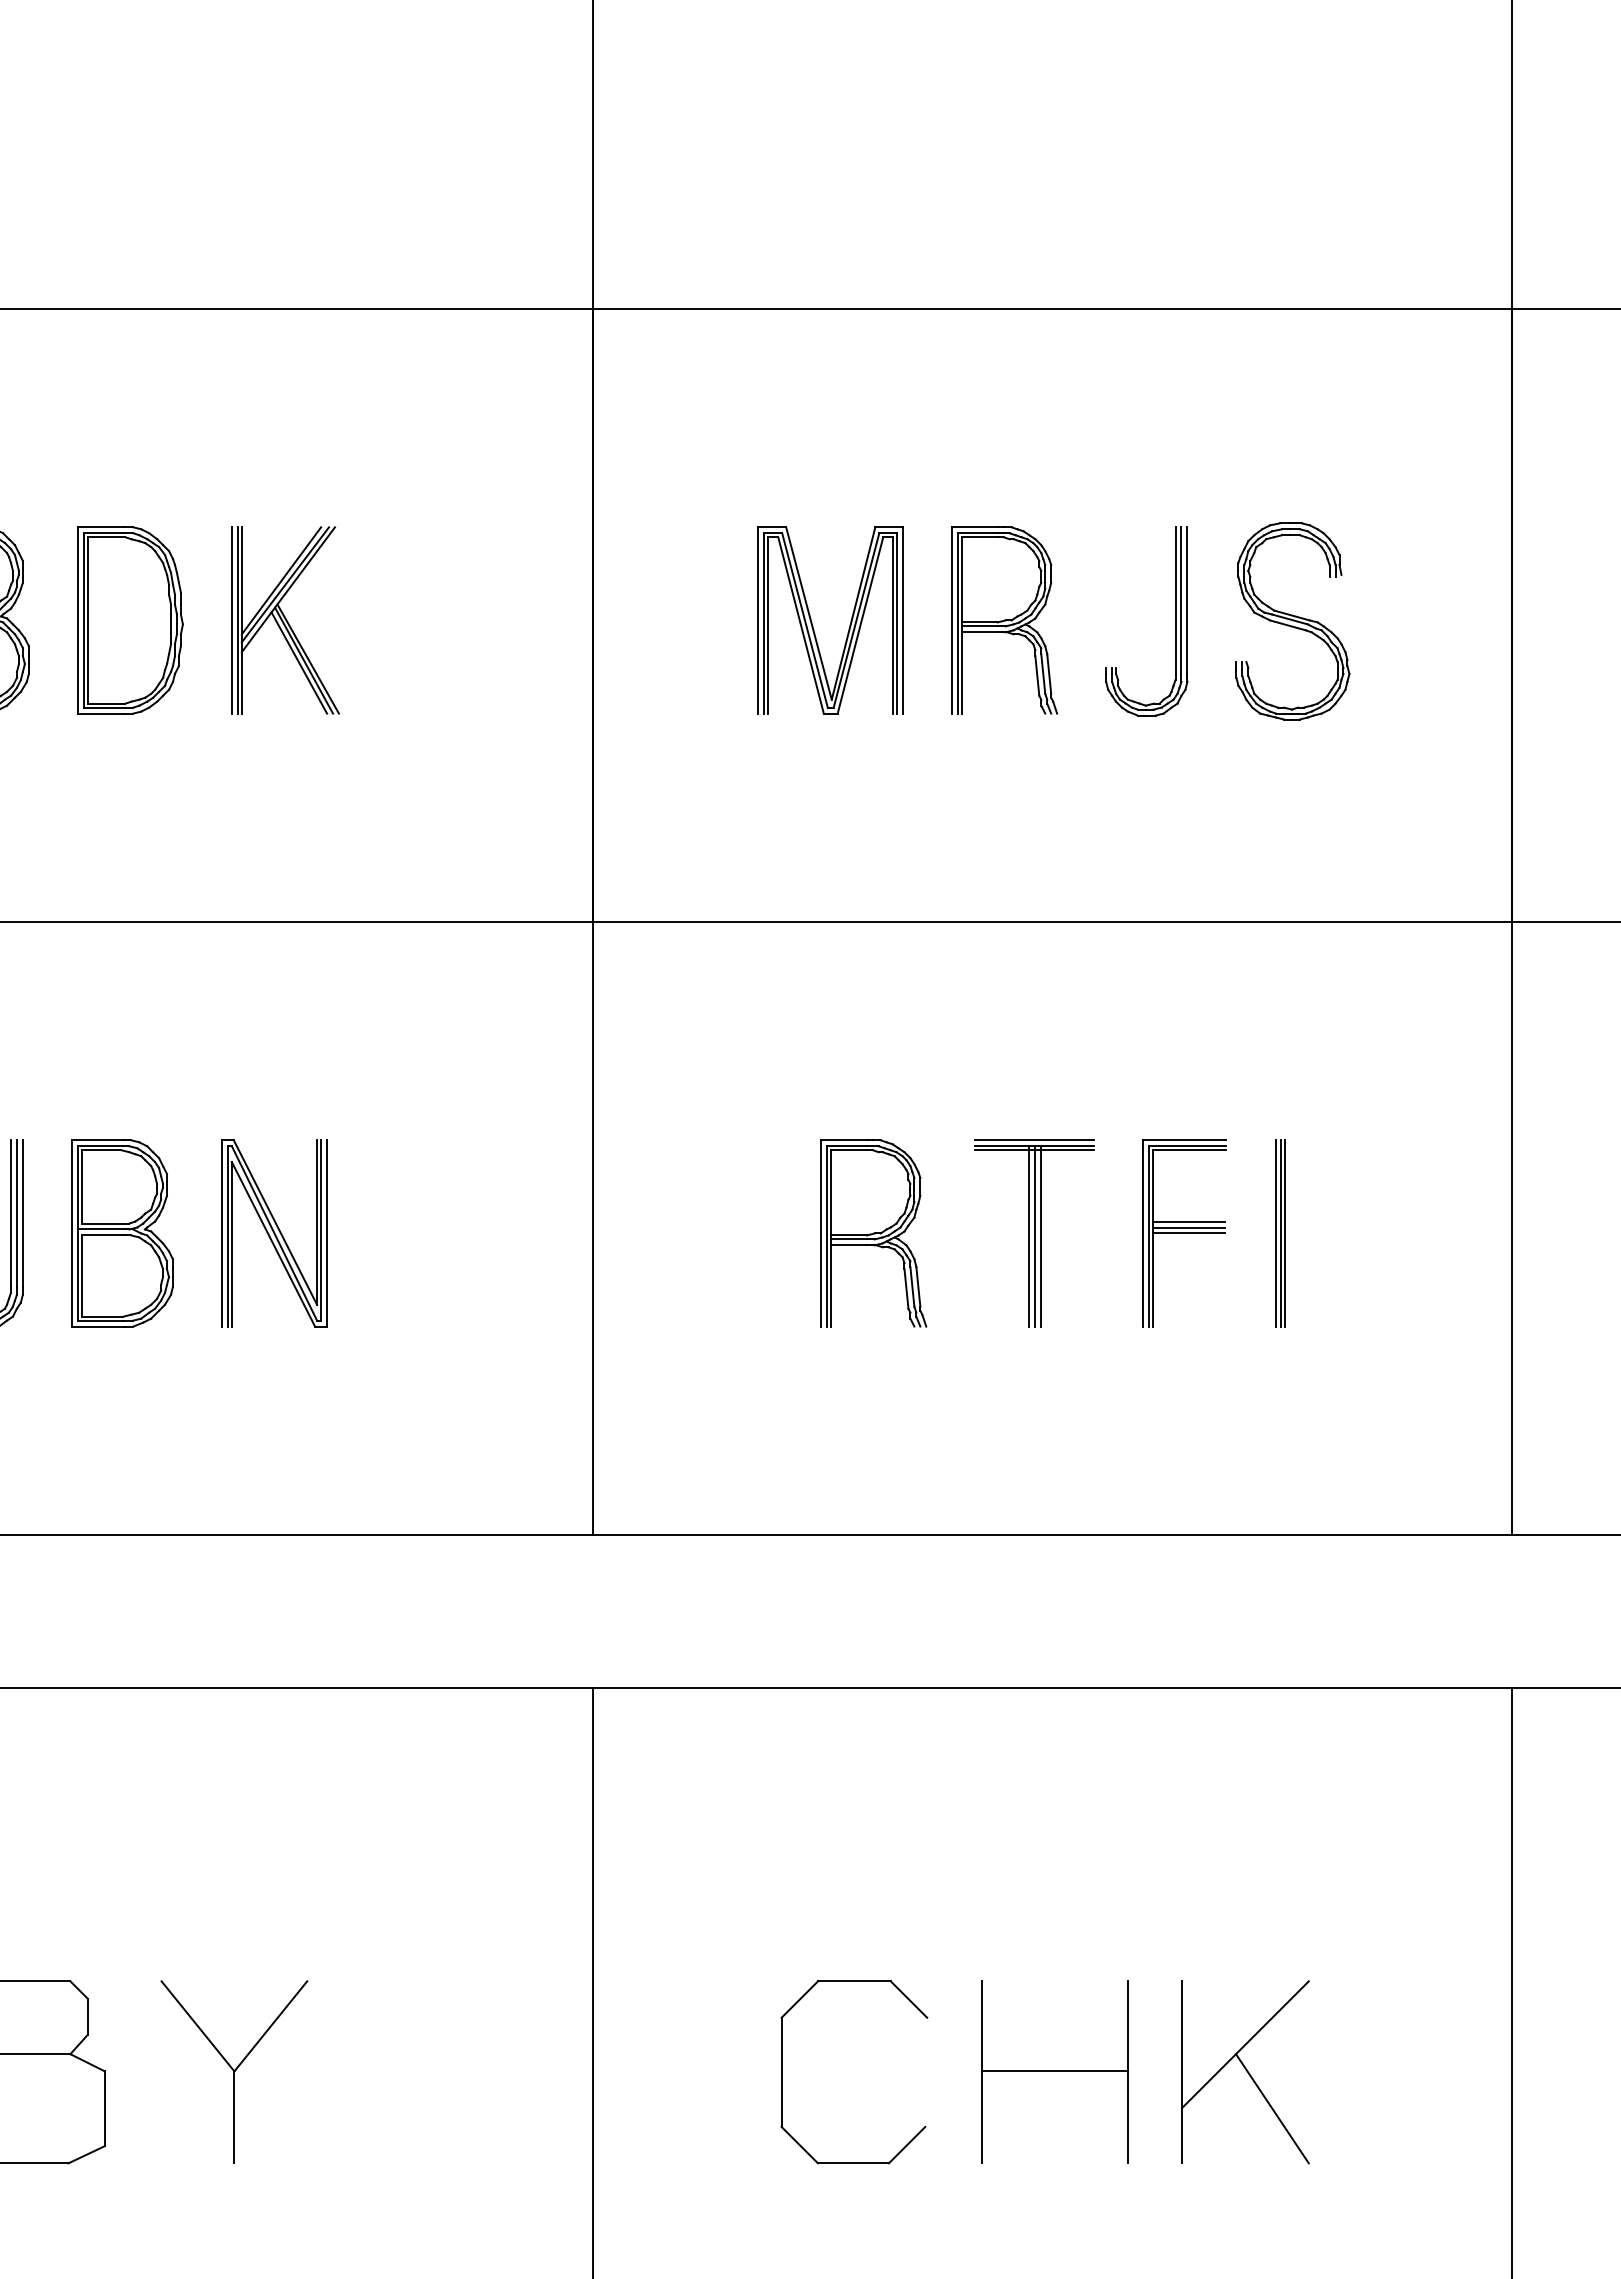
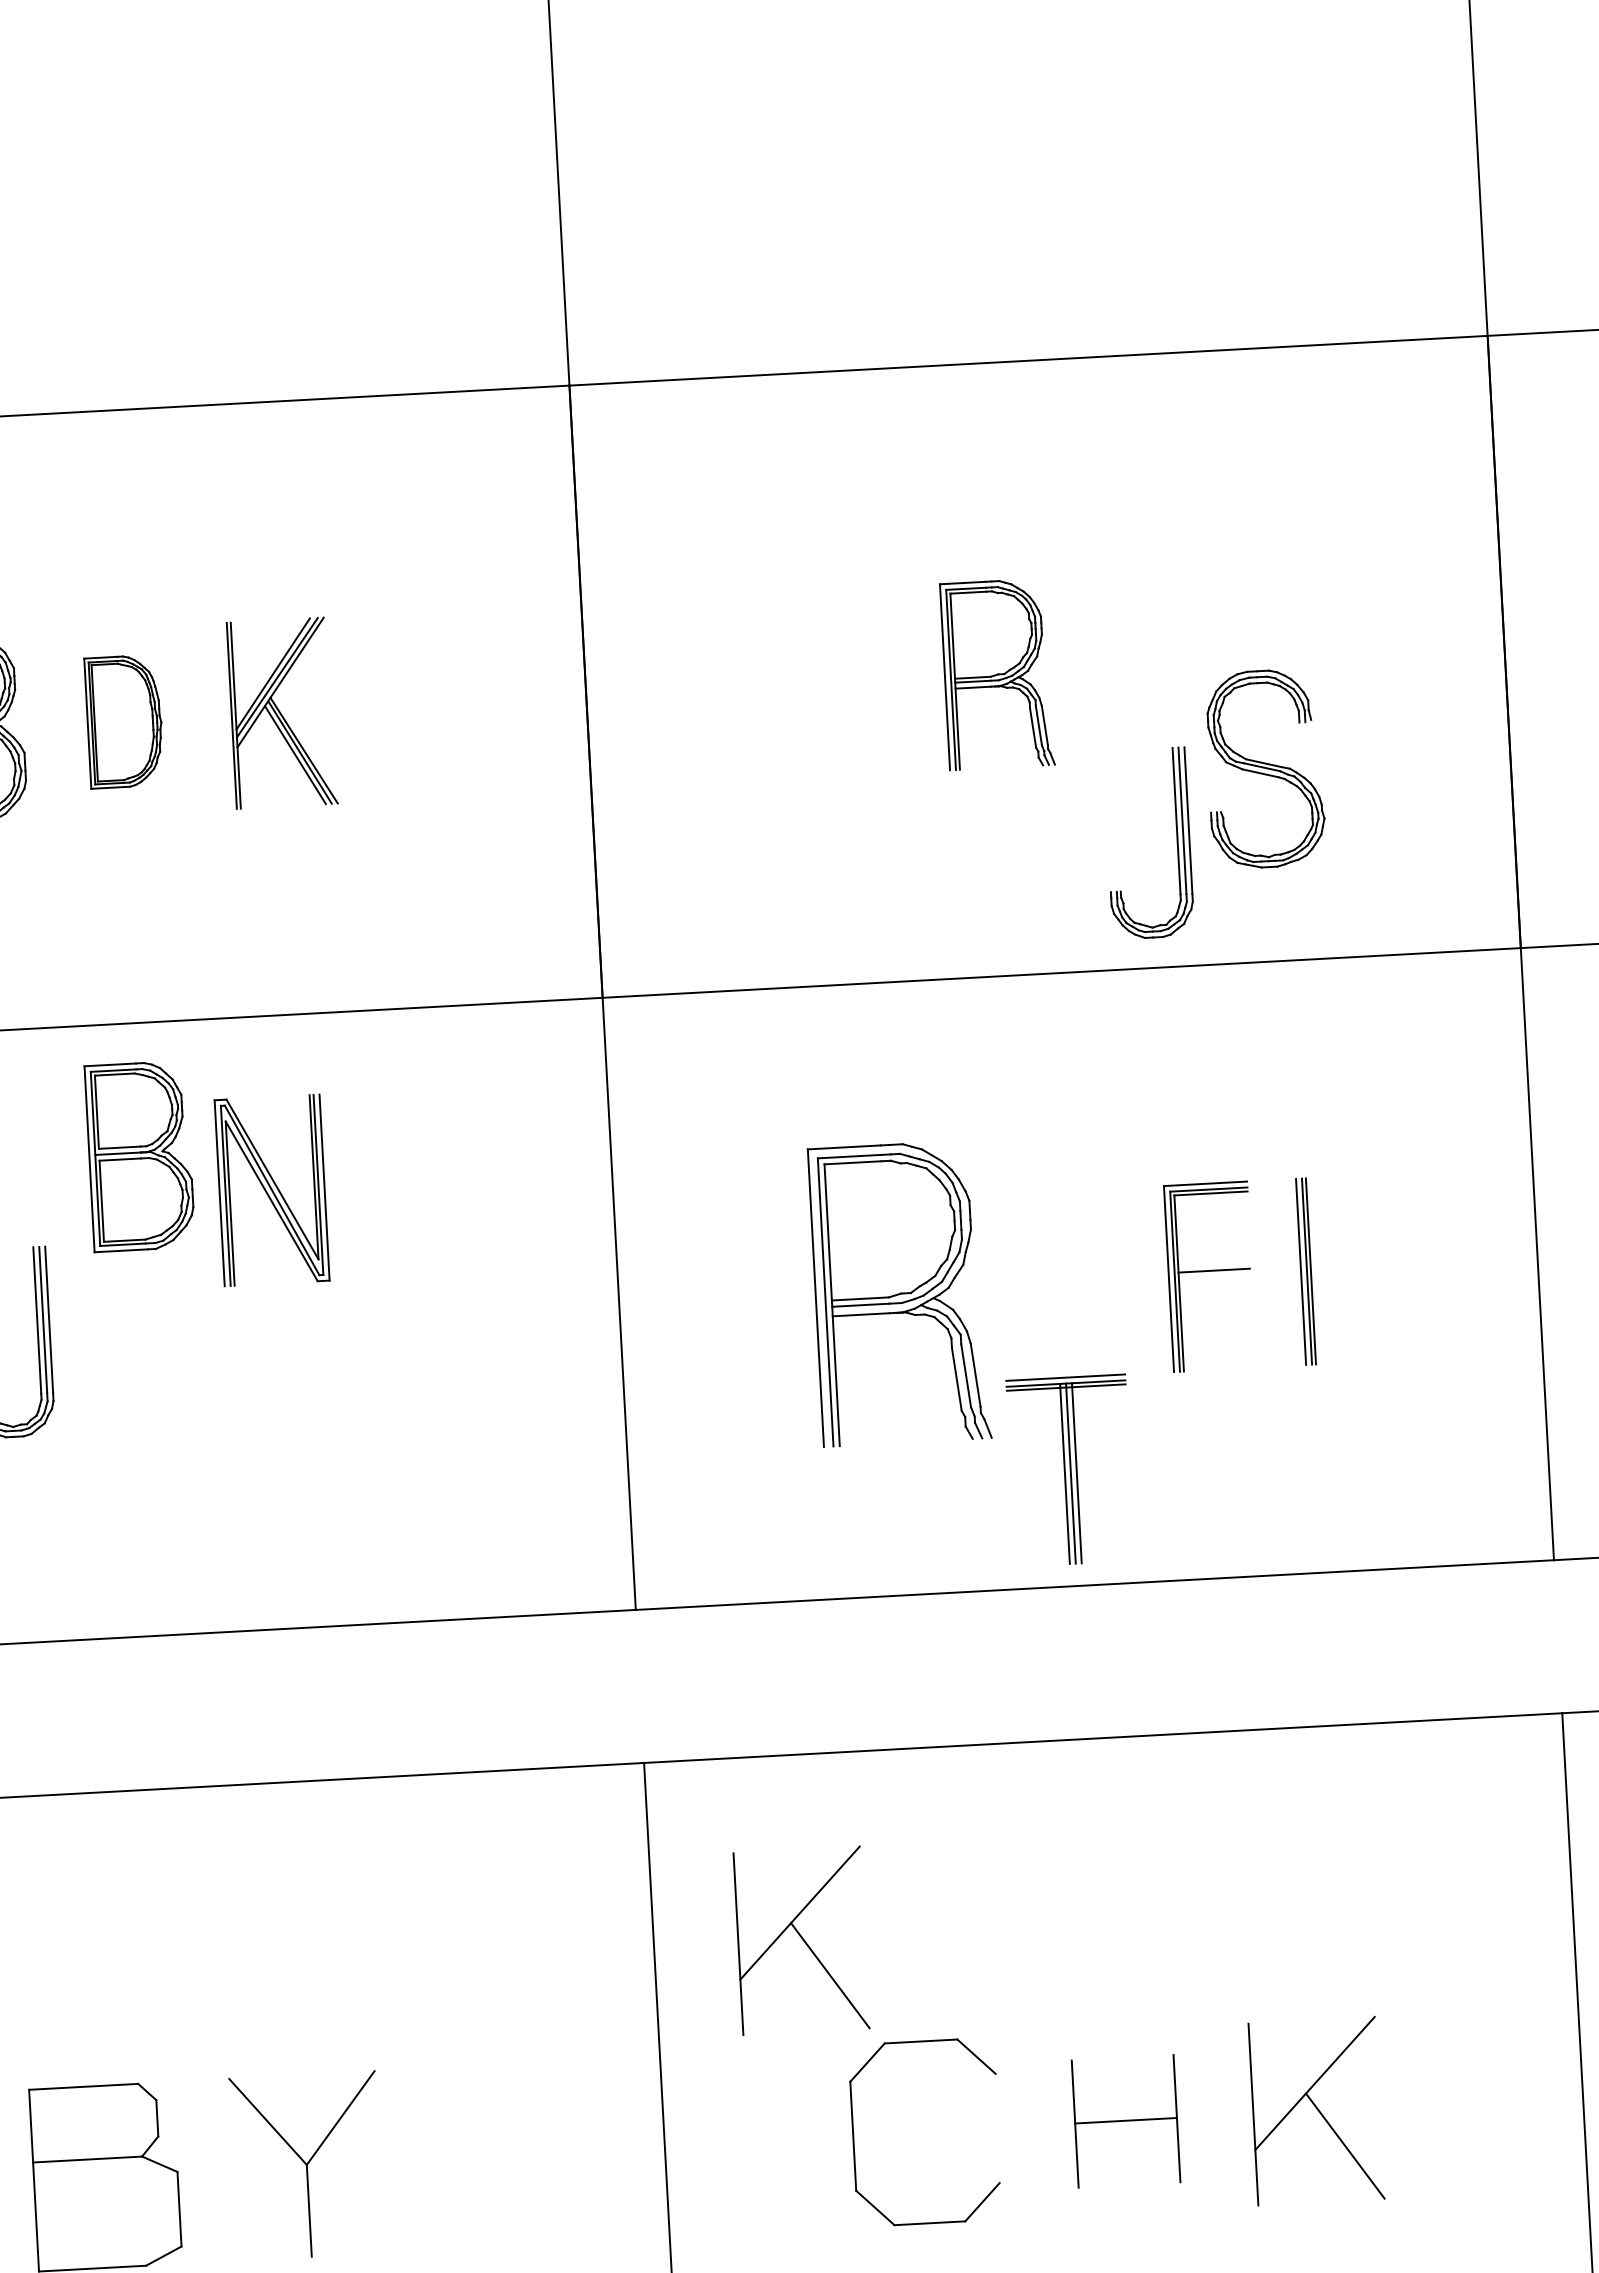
part: (130, 620) -> (124, 721), size x0.7
line: (231, 620) -> (225, 716), removed
part: (1175, 621) -> (1177, 841), moved
part: (1292, 621) -> (1264, 769), moved
part: (813, 625) -> (806, 689), removed
line: (1188, 1221) -> (1213, 1264), removed
part: (122, 1233) -> (140, 1156), moved
part: (274, 1233) -> (272, 1190), moved
part: (873, 1233) -> (899, 1293), size x1.6
part: (1034, 1233) -> (1070, 1470), moved
line: (1188, 1233) -> (1214, 1276), removed
part: (740, 1874) -> (801, 1940), added
part: (1054, 2071) -> (1125, 2120), size x0.7

